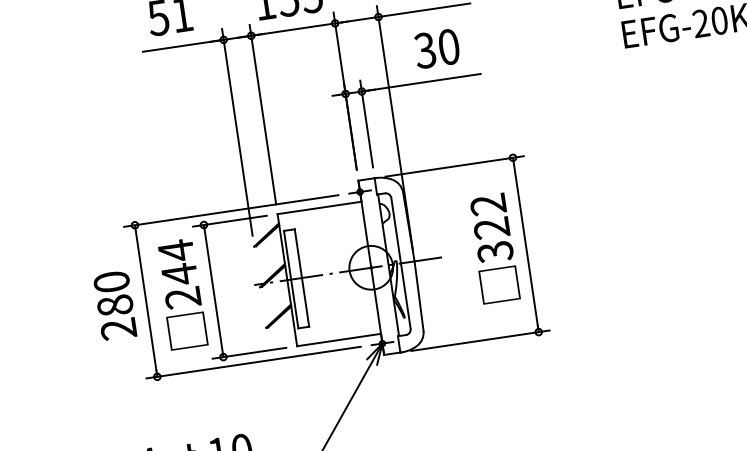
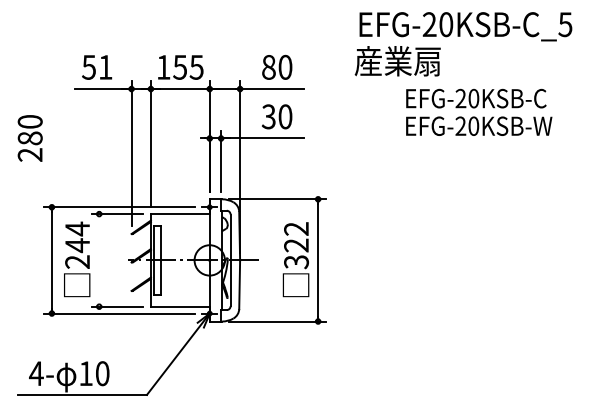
line: (214, 291) -> (99, 260), removed
text: (114, 305) -> (29, 138), moved

